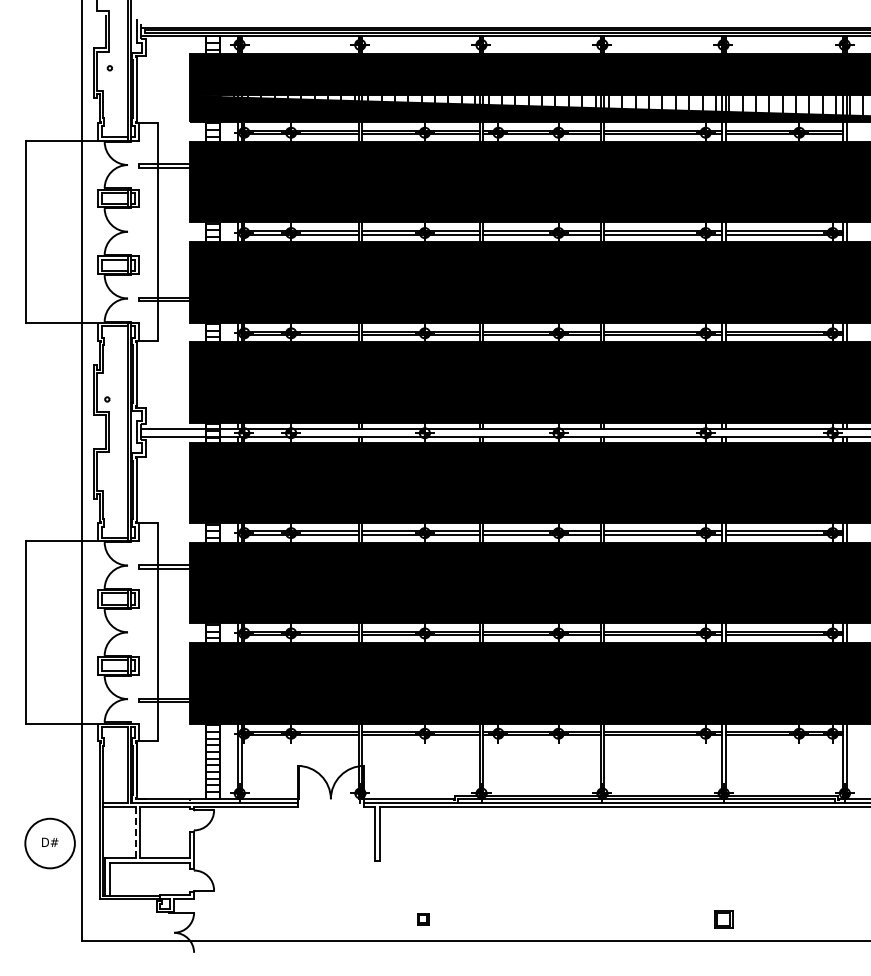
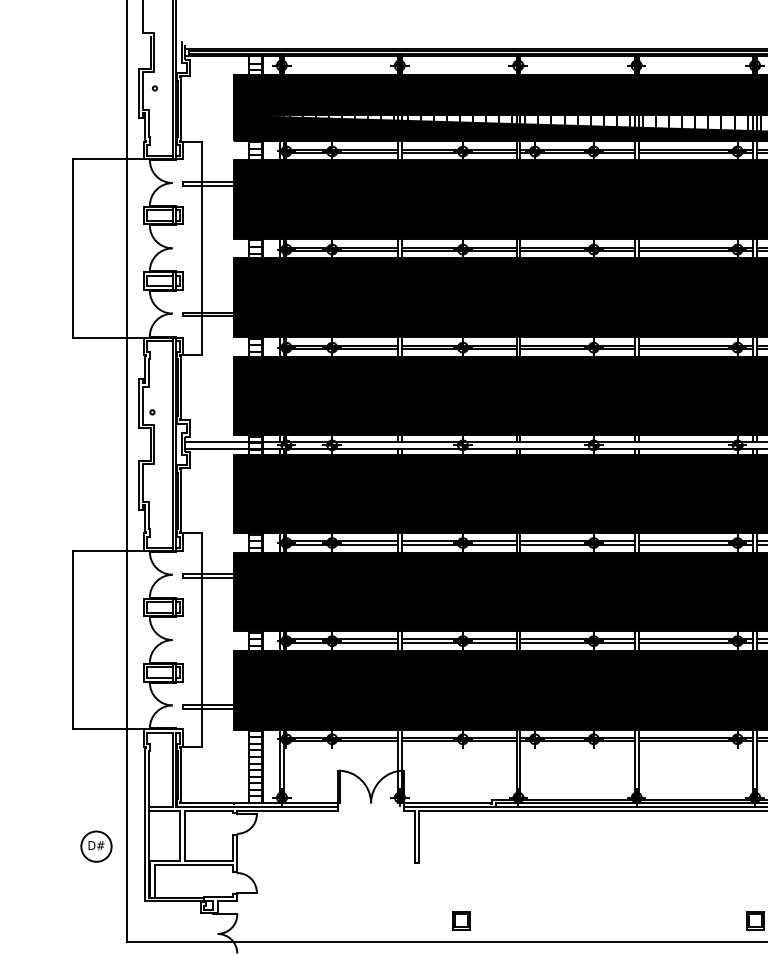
line: (135, 832) -> (179, 835), dashed -> solid
circle: (49, 843) -> (95, 846), size x0.62
part: (422, 919) -> (460, 920), size x1.67

